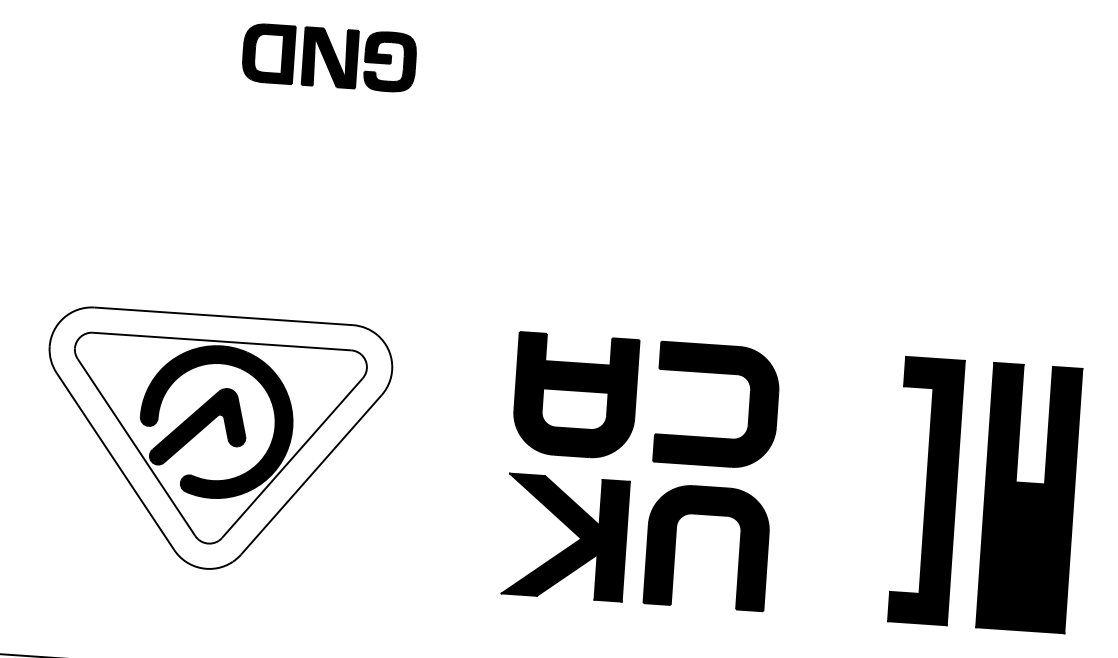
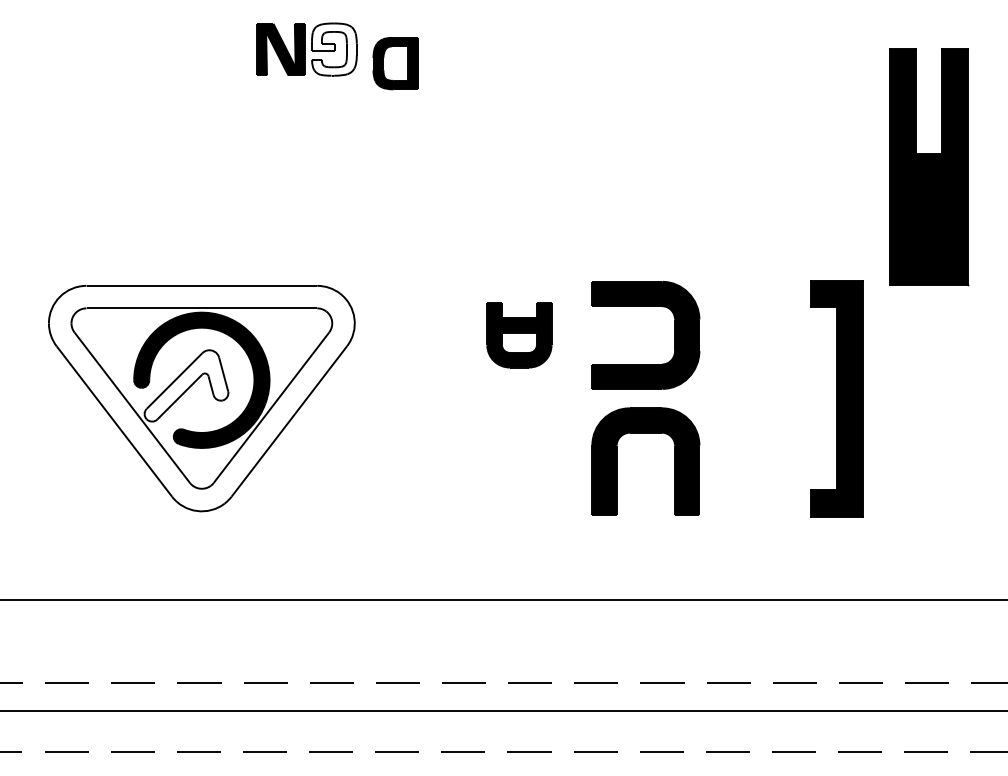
part: (268, 53) -> (395, 63), moved
fill: (390, 61) -> (334, 49), removed
part: (575, 396) -> (519, 335), size x0.6
fill: (198, 426) -> (186, 385), removed
part: (1029, 499) -> (929, 167), moved
part: (570, 530) -> (523, 455), removed

